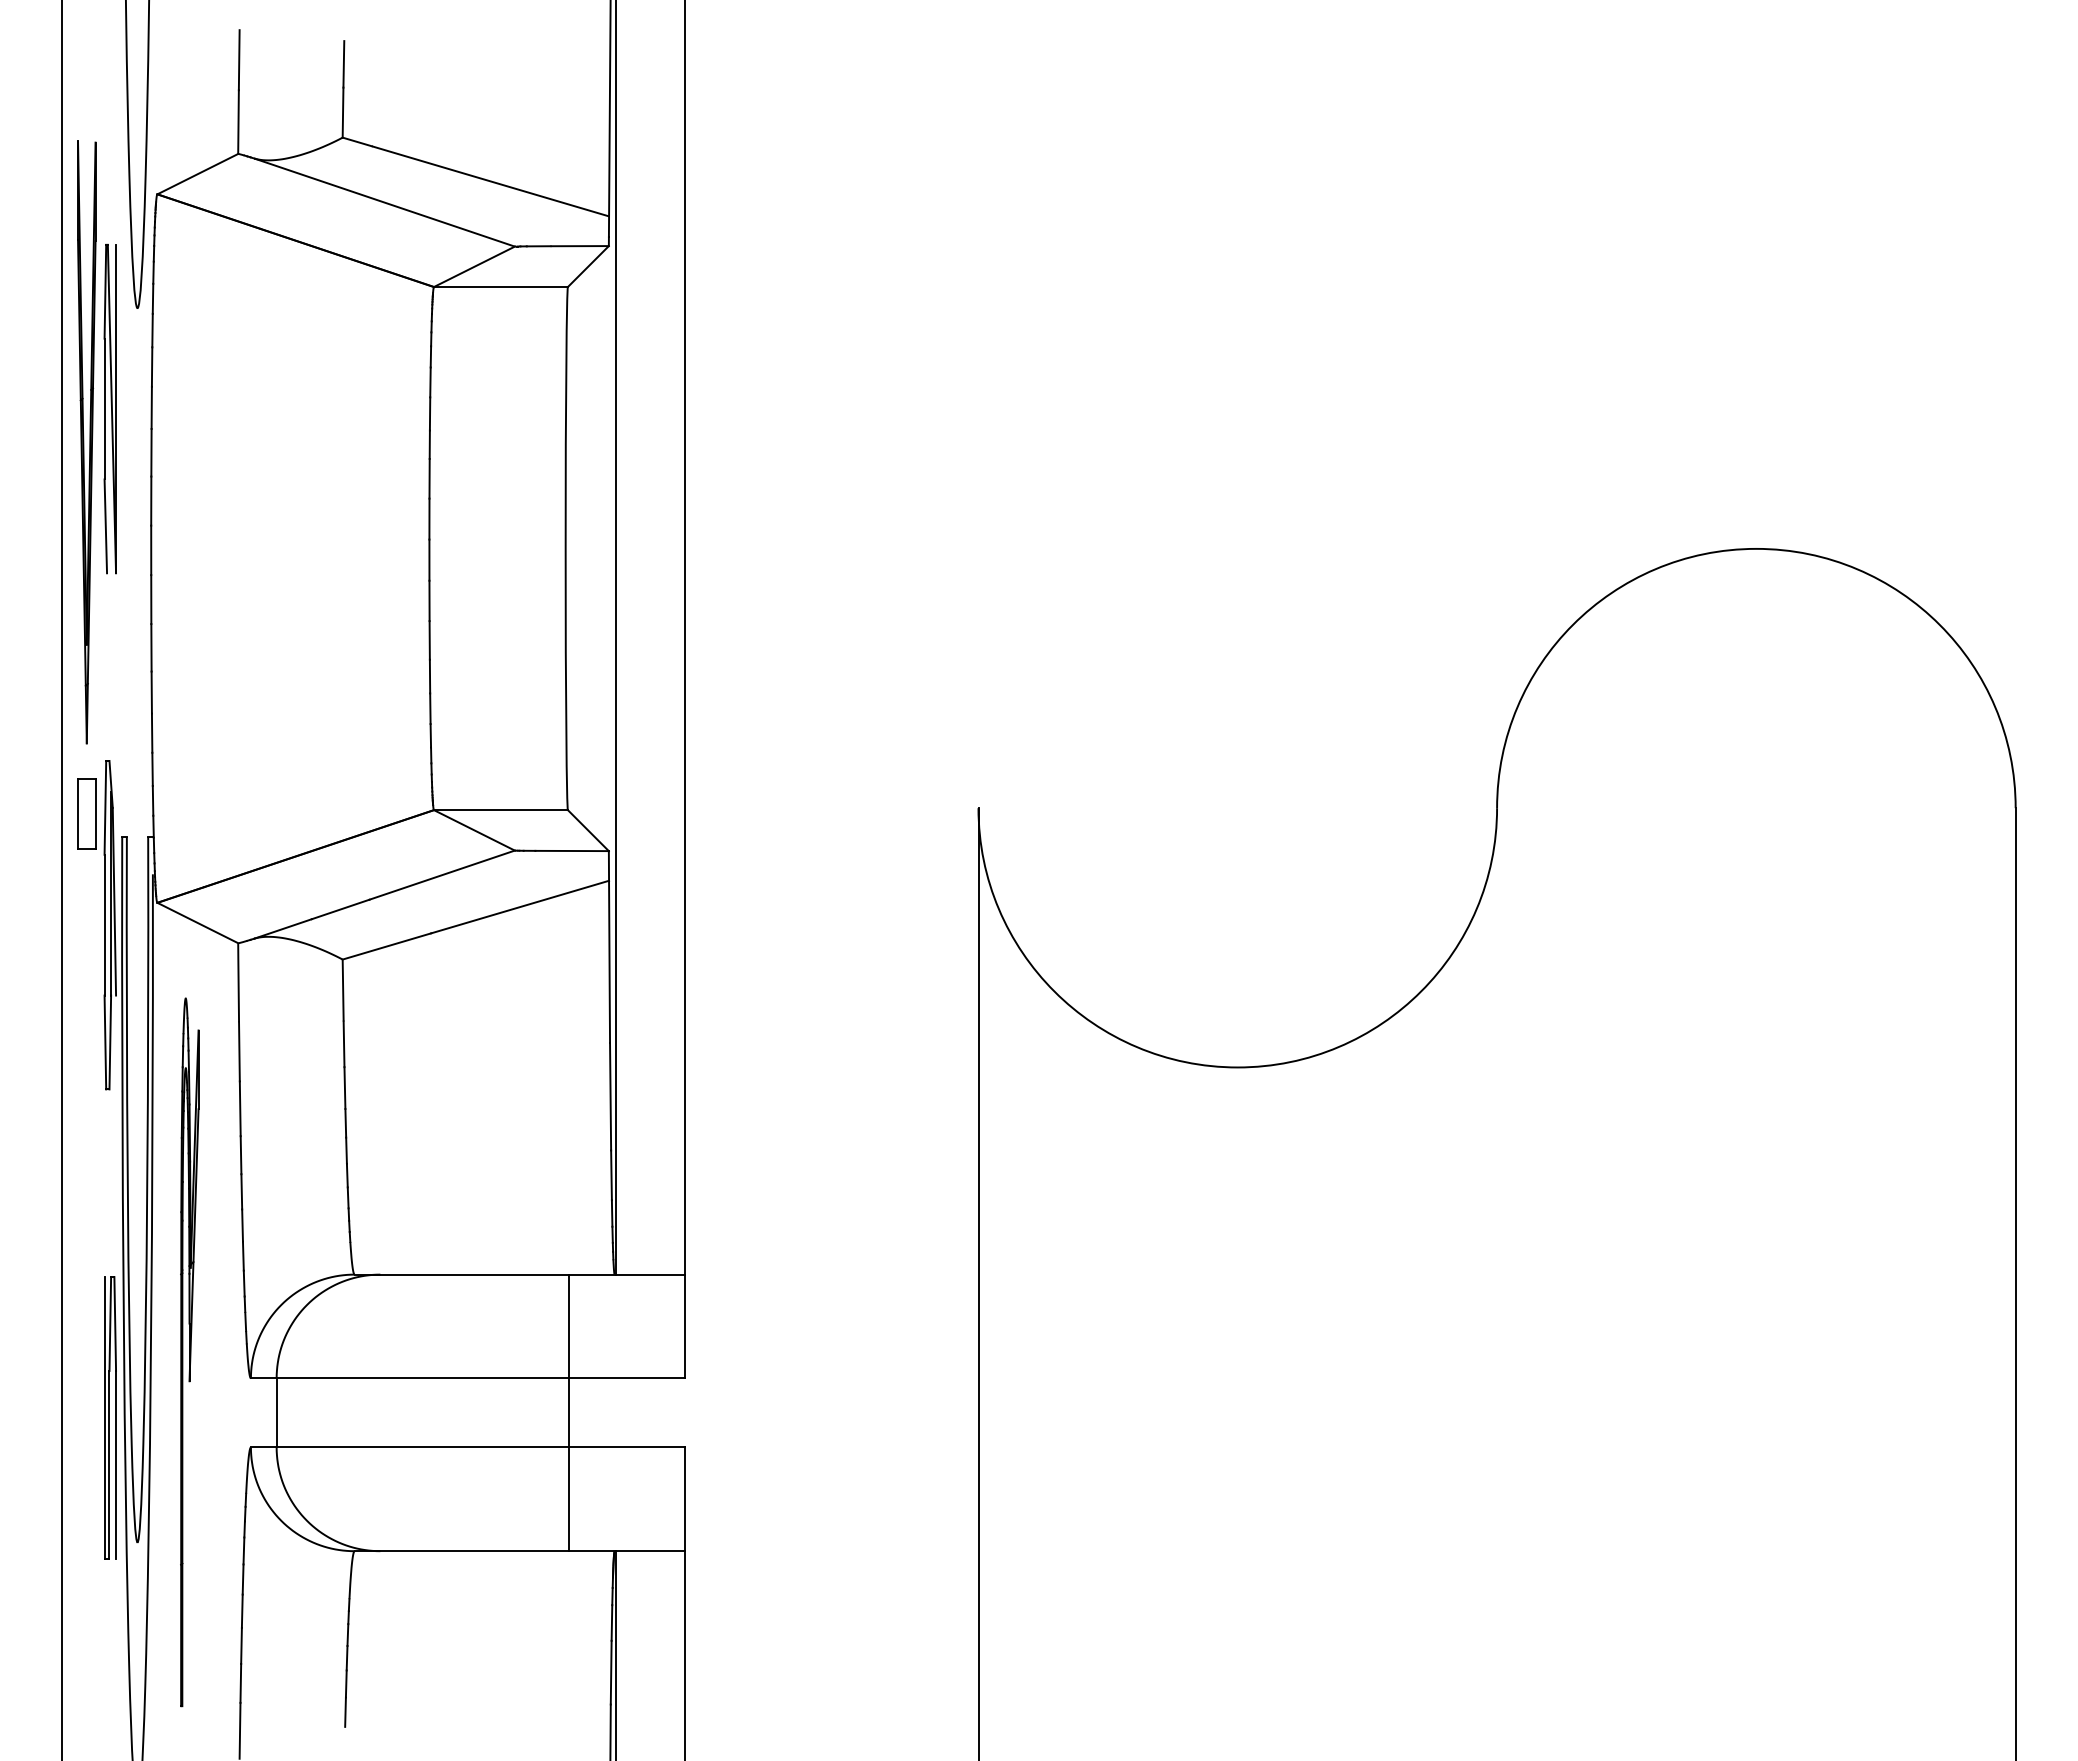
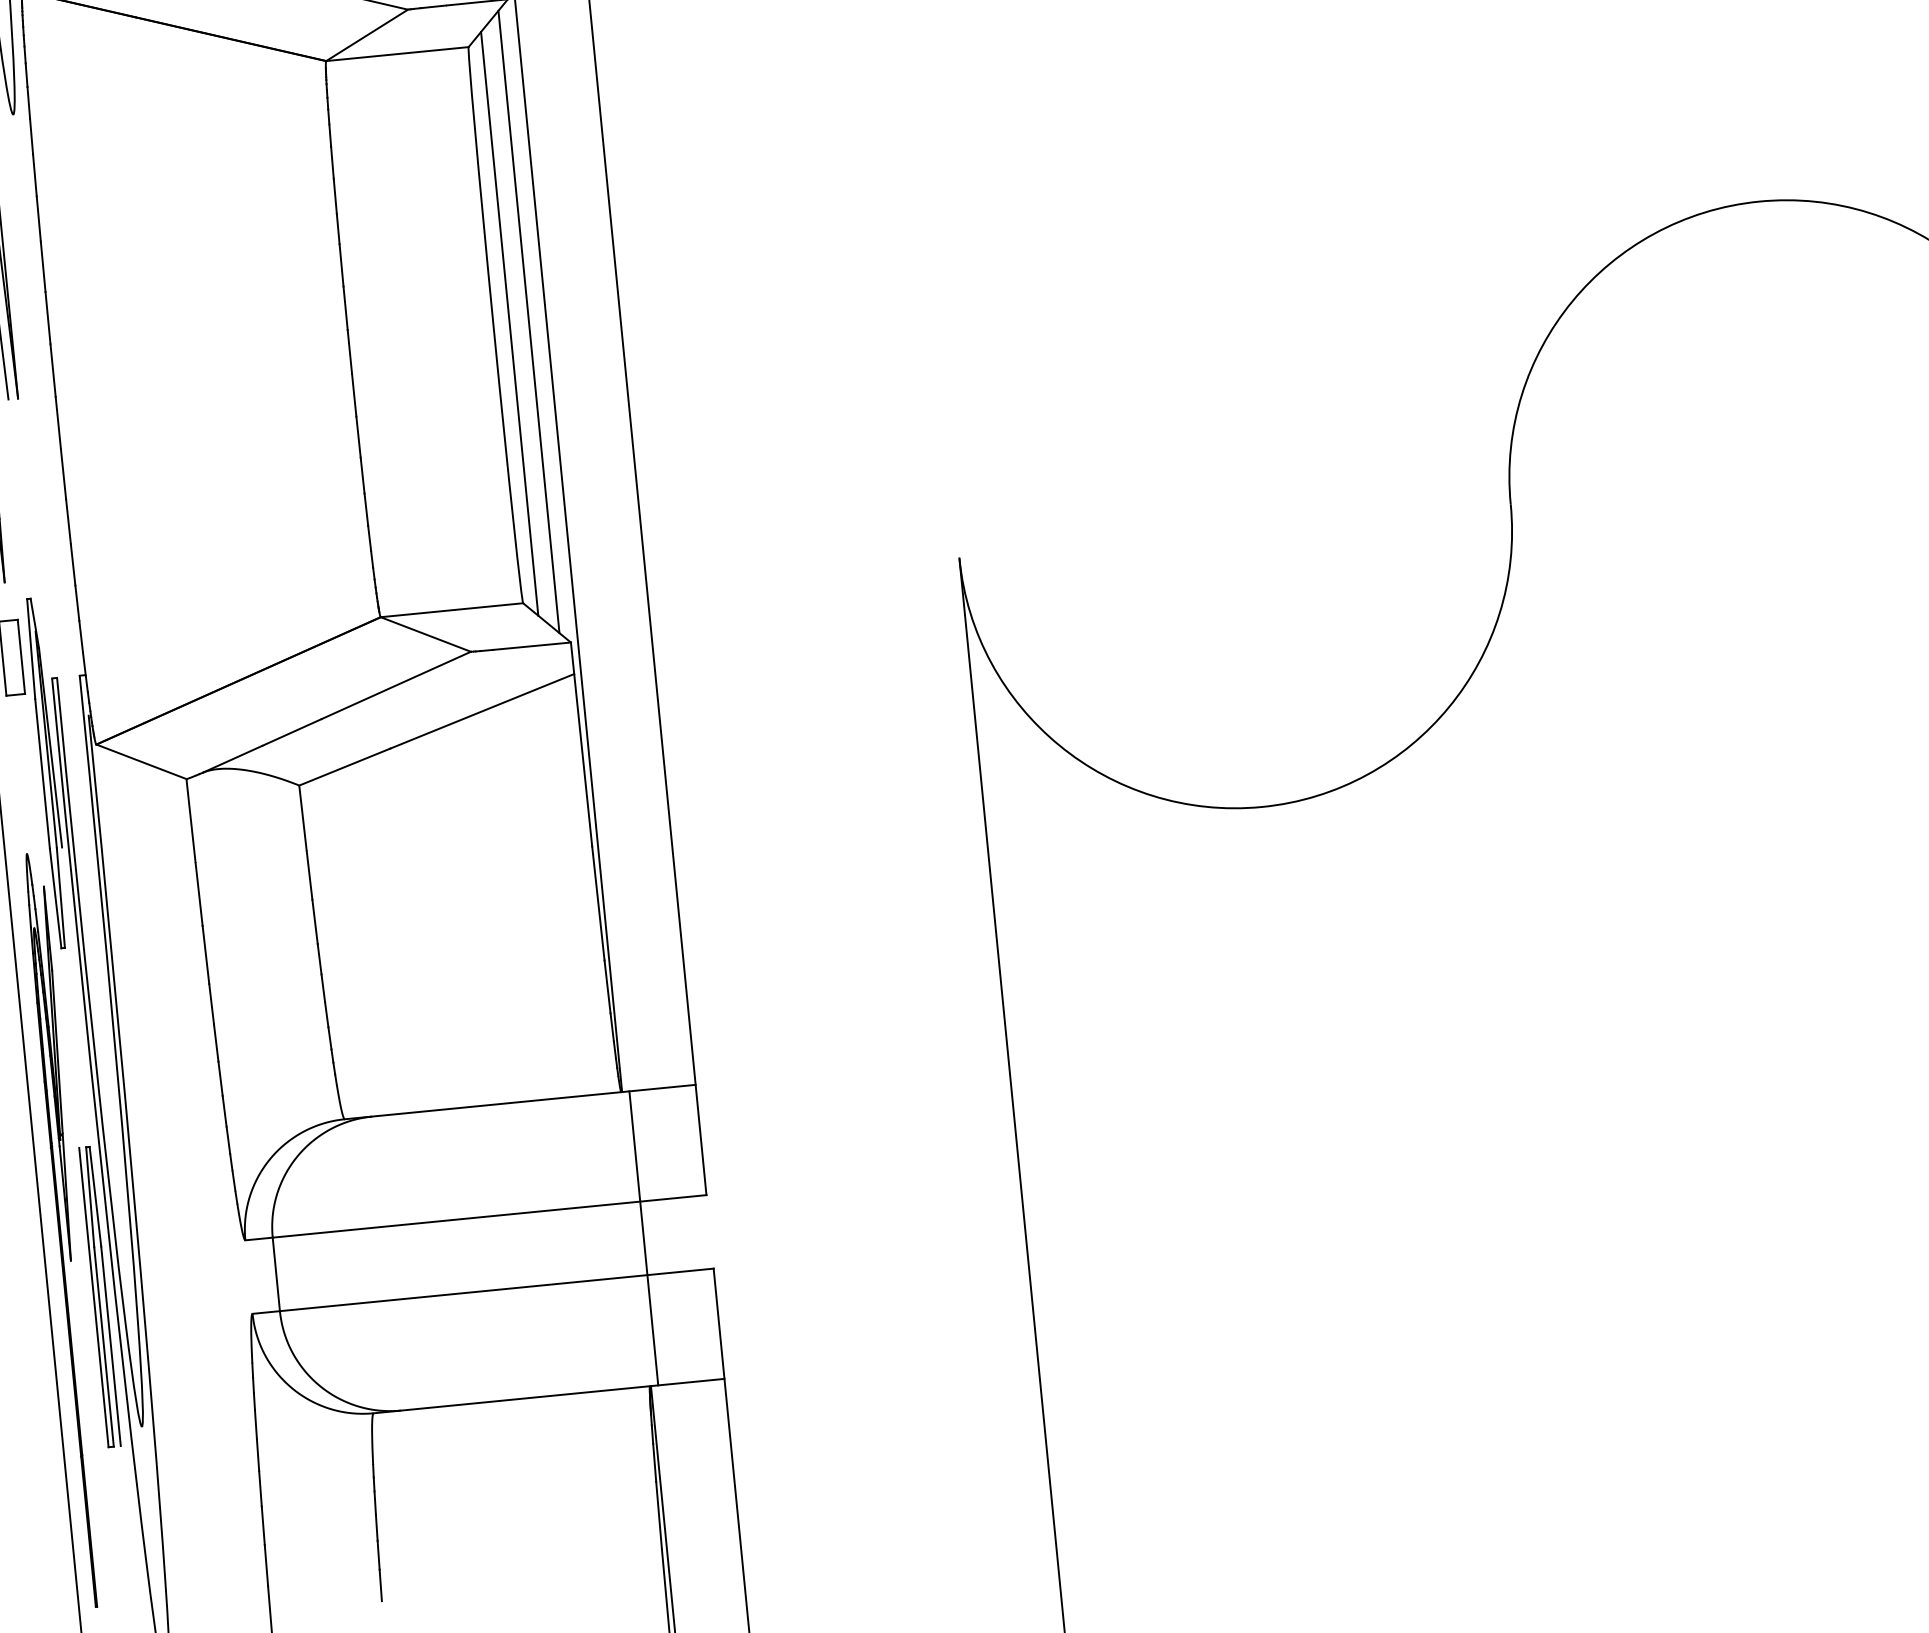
line: (580, 548) -> (509, 323), added
line: (599, 548) -> (529, 321), added
part: (189, 1352) -> (67, 1230), moved
line: (569, 1412) -> (643, 1237), moved

